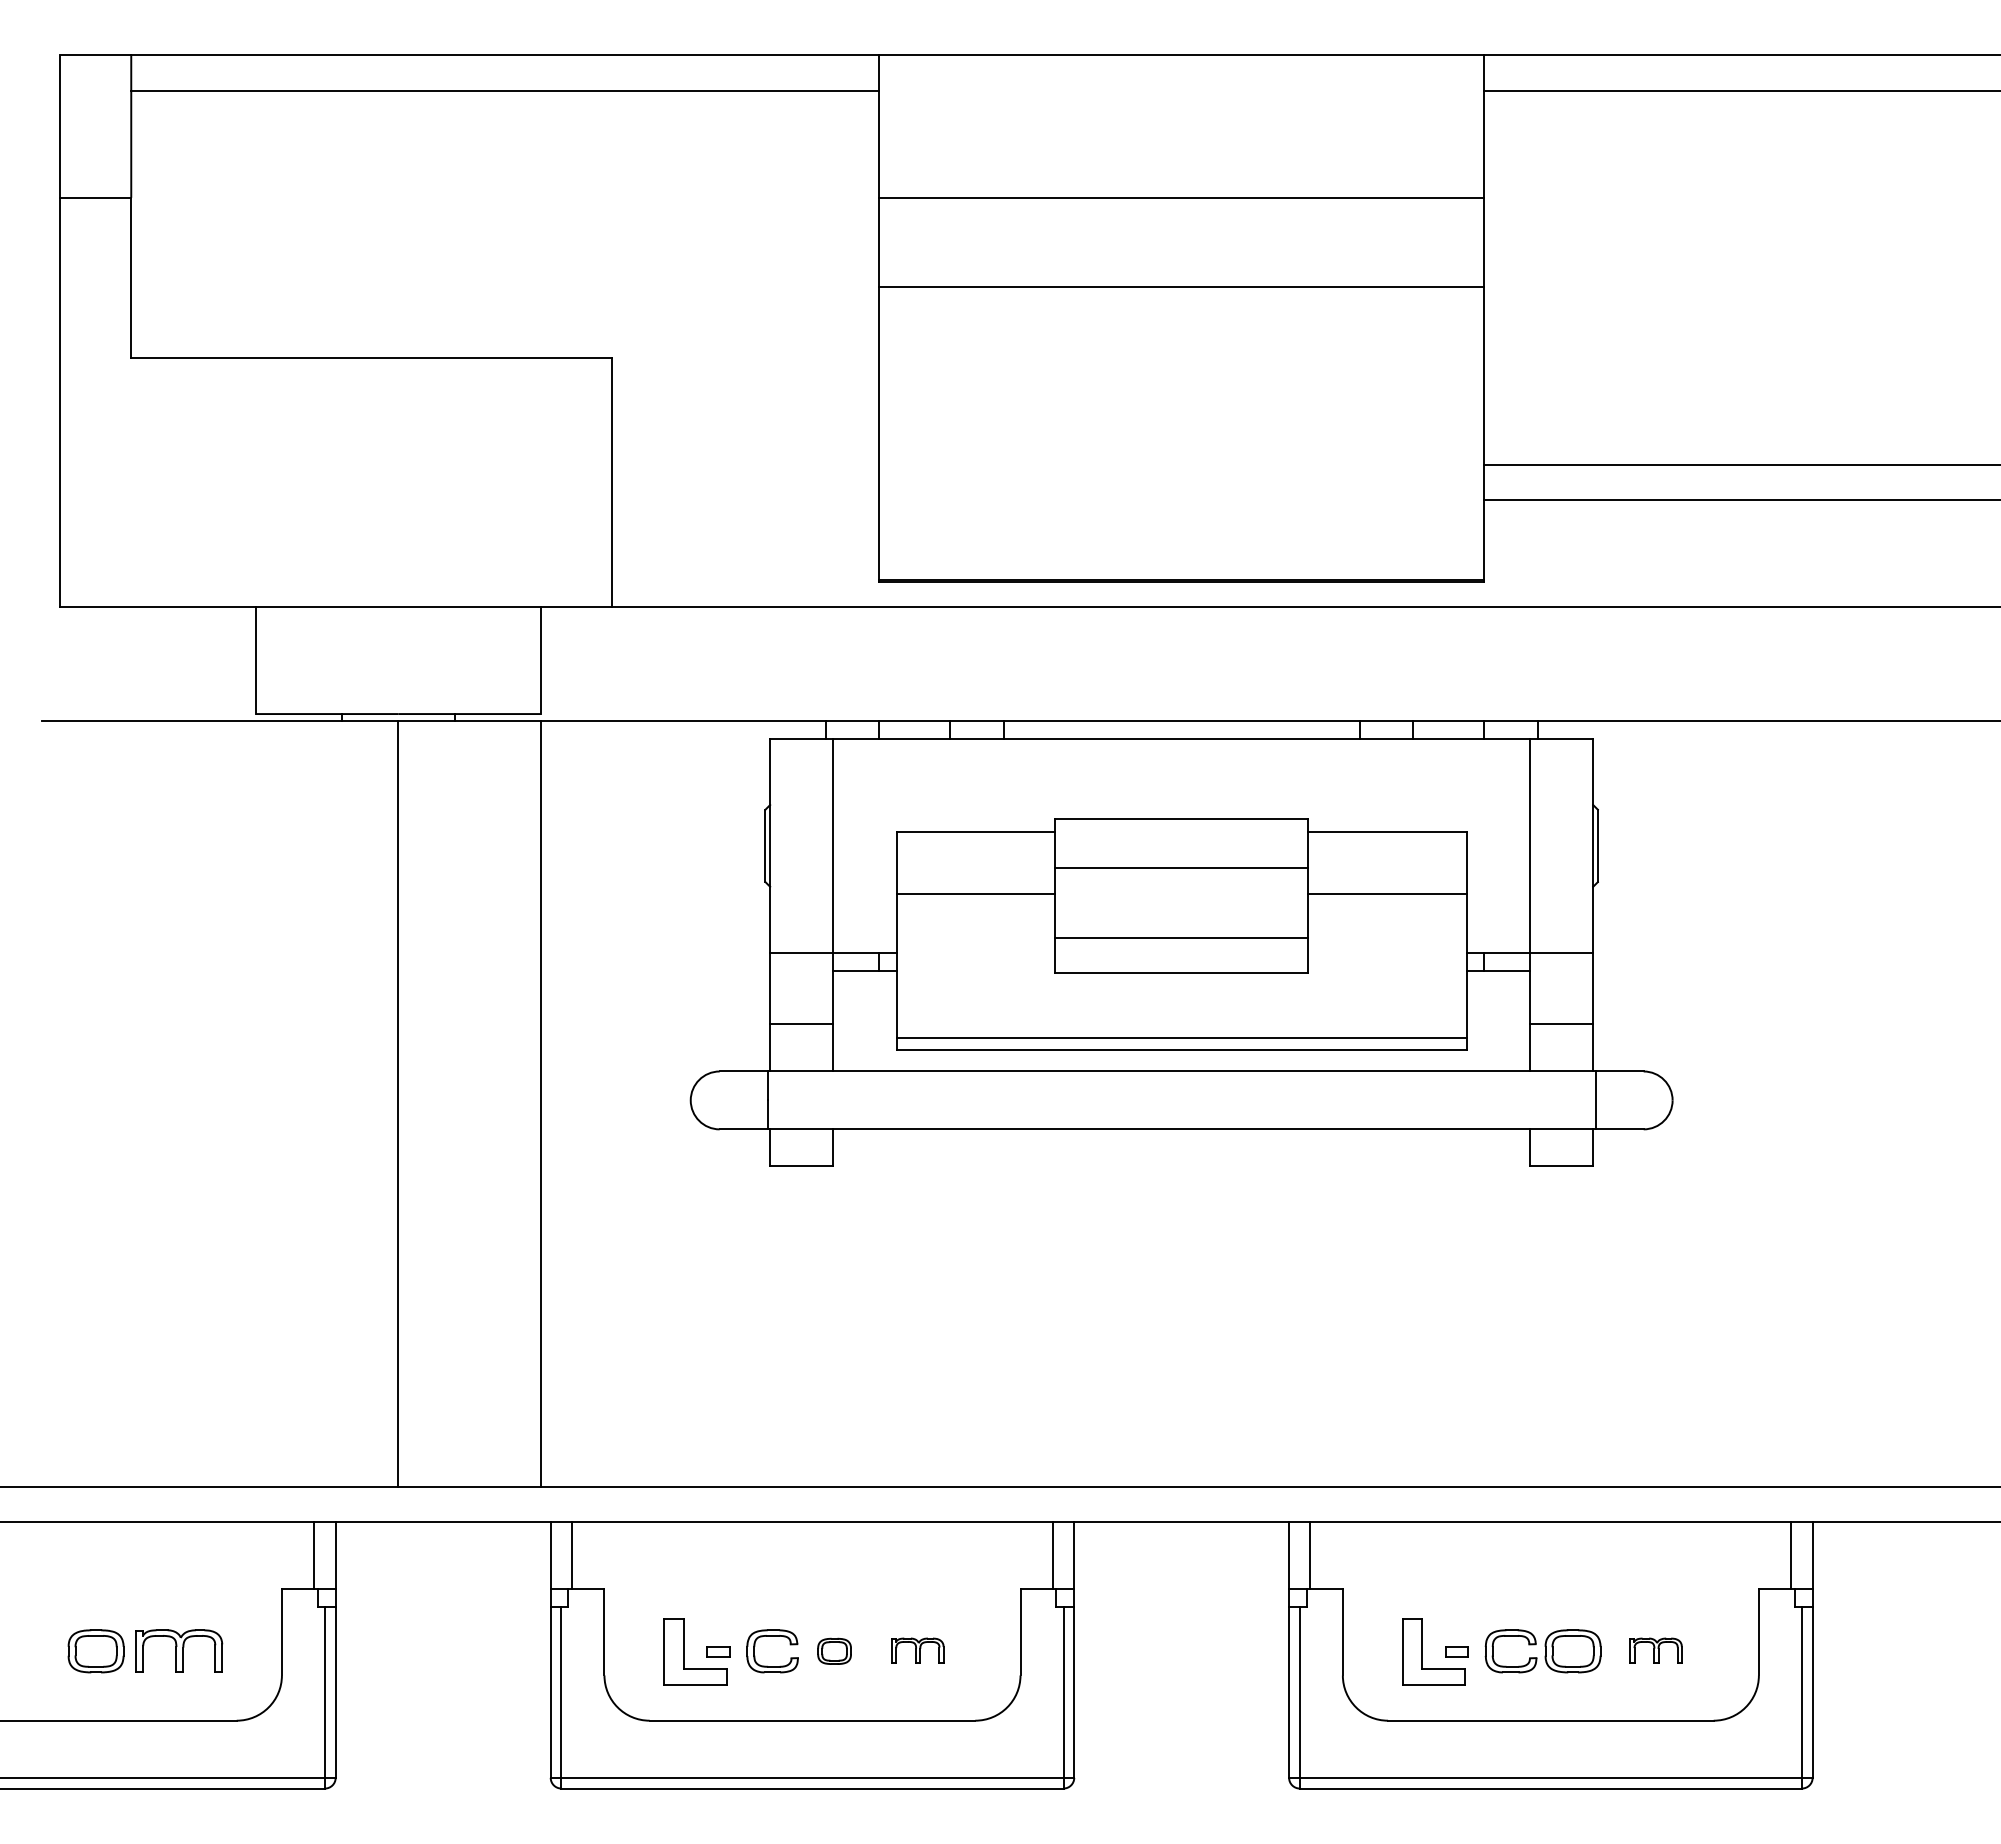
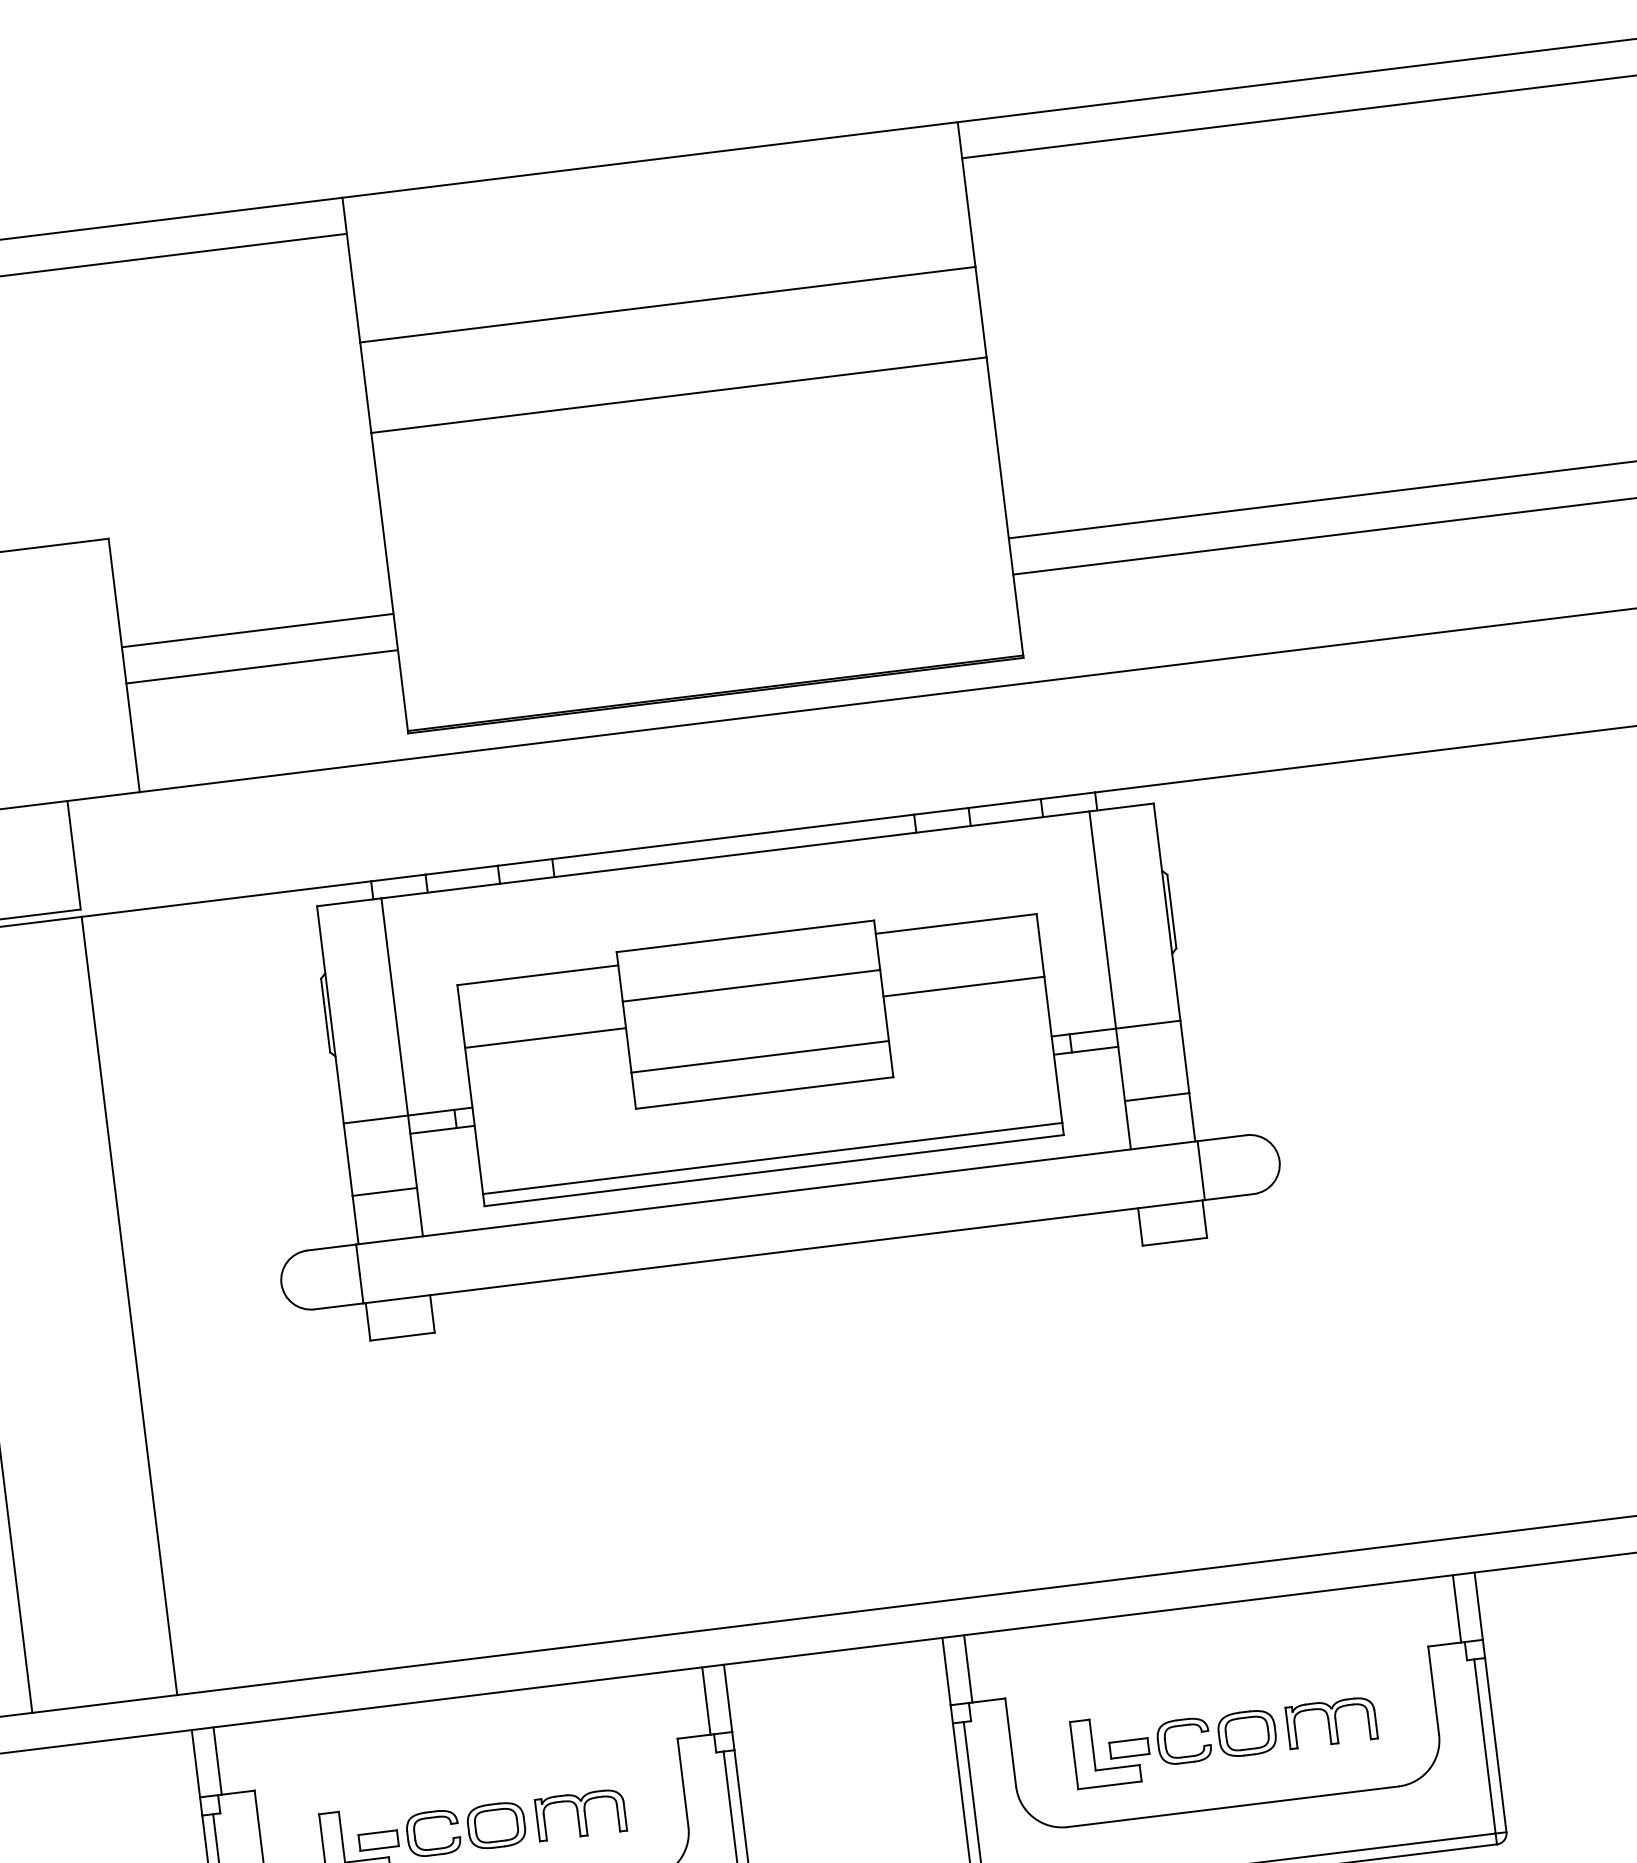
line: (745, 464) -> (257, 630), added
line: (745, 500) -> (262, 666), added
part: (917, 1650) -> (580, 1814), size x1.67
part: (1655, 1650) -> (1330, 1722), size x1.67
part: (718, 1651) -> (378, 1840), size x1.67
part: (834, 1651) -> (496, 1825), size x1.67
part: (1456, 1651) -> (1128, 1748), size x1.67

